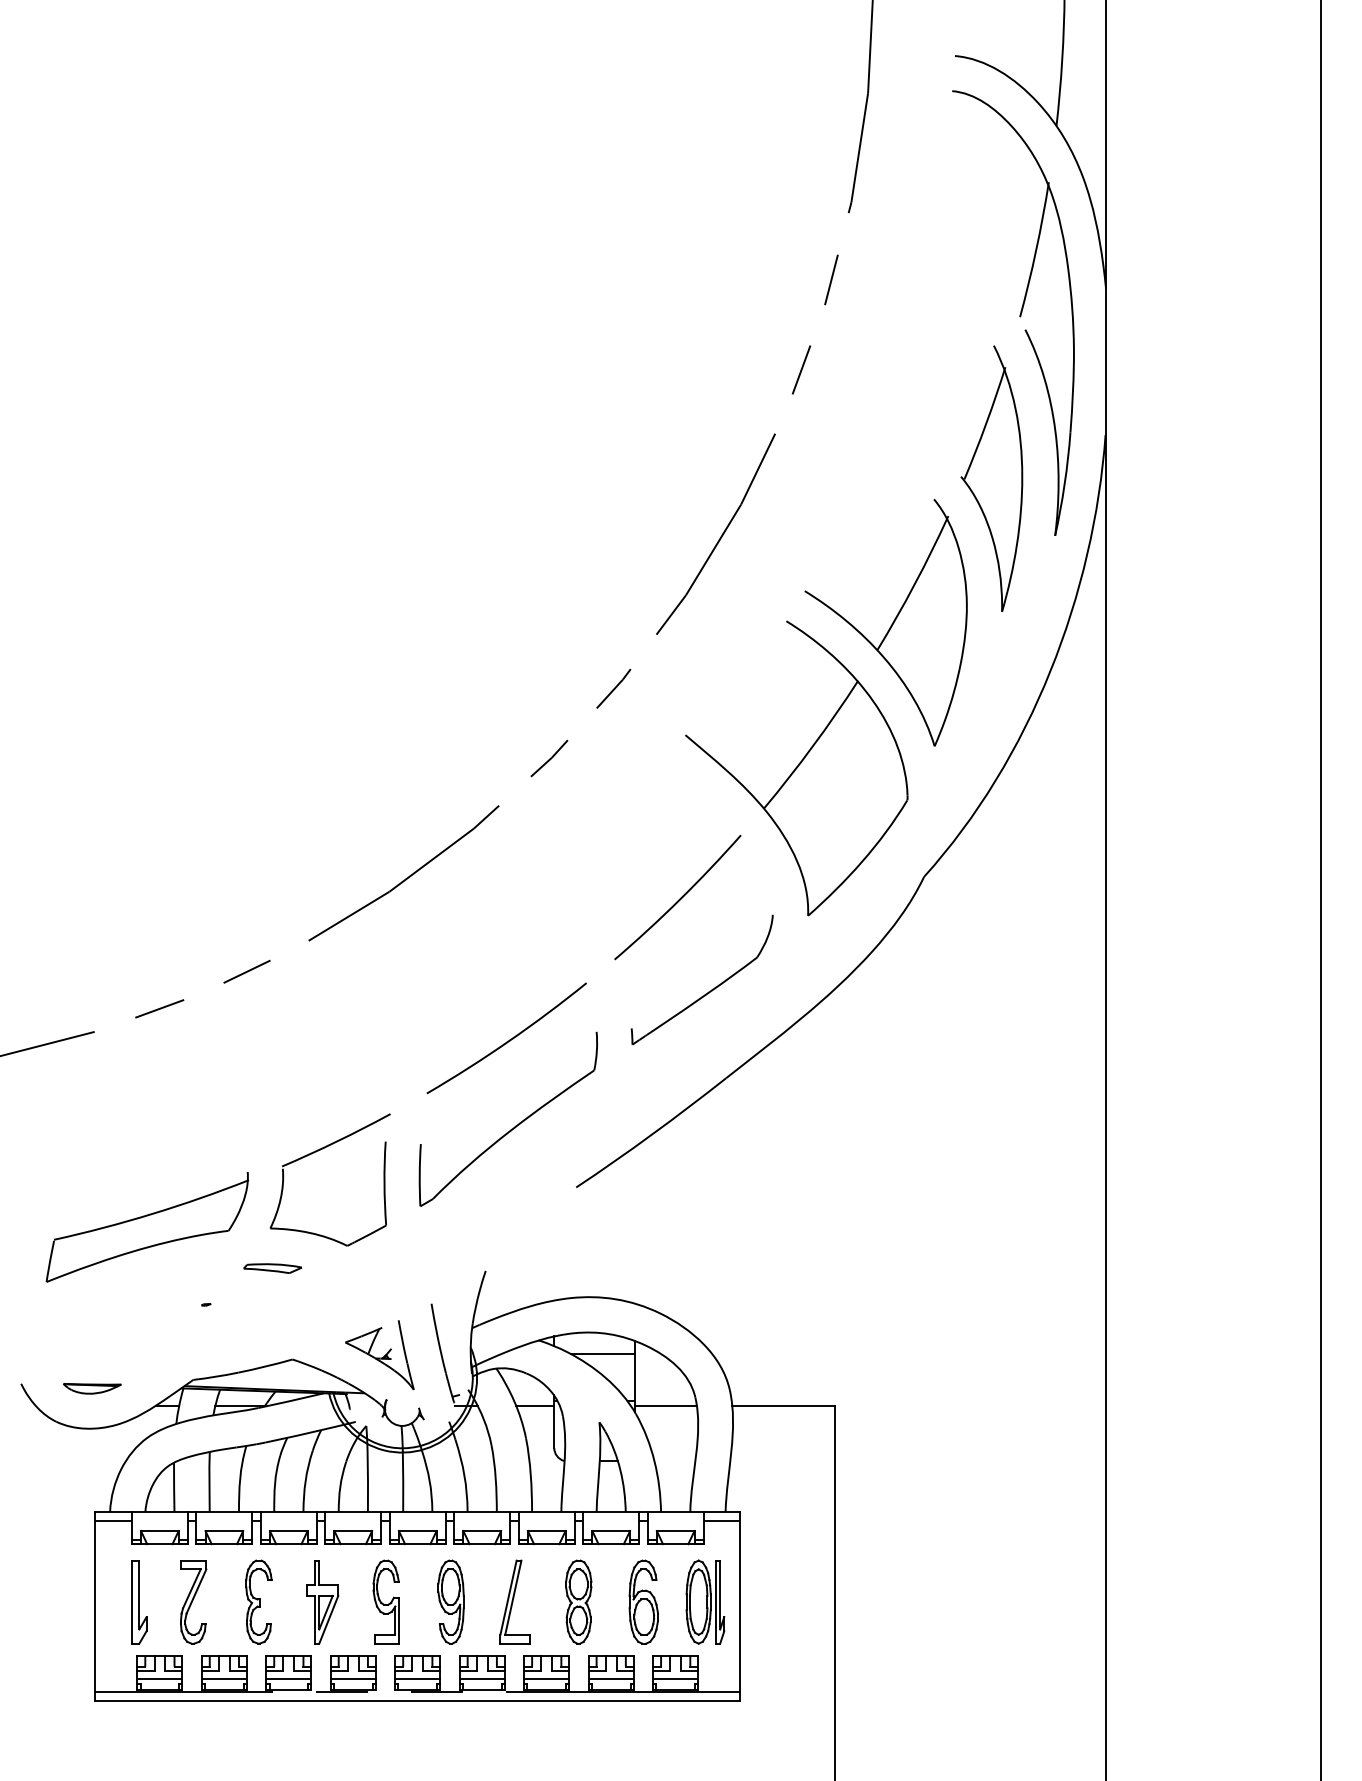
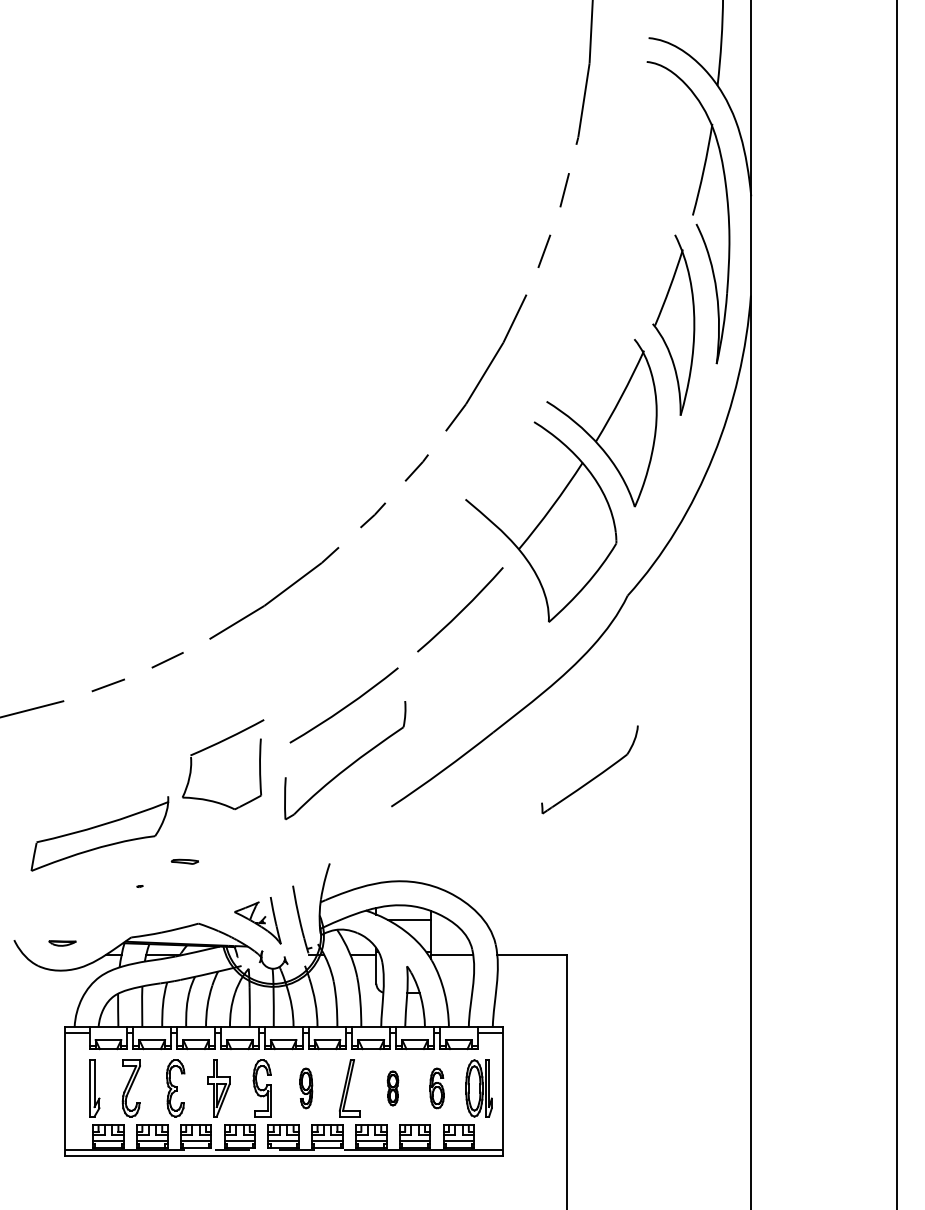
part: (707, 991) -> (593, 777), moved
part: (315, 1153) -> (213, 746), moved
part: (271, 1268) -> (184, 861), size x0.7
part: (92, 1388) -> (62, 943), size x0.7
part: (449, 1602) -> (305, 1088), size x0.7
part: (577, 1602) -> (392, 1088), size x0.6
part: (642, 1602) -> (436, 1088), size x0.7

